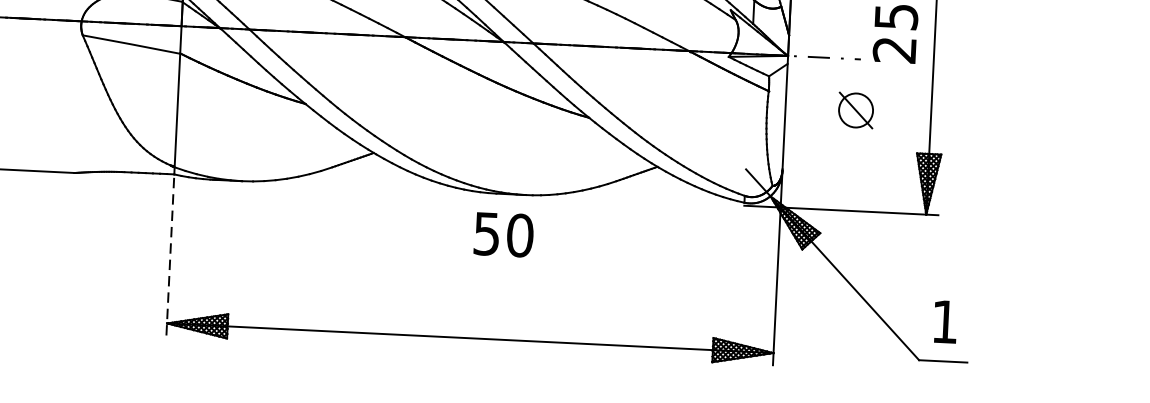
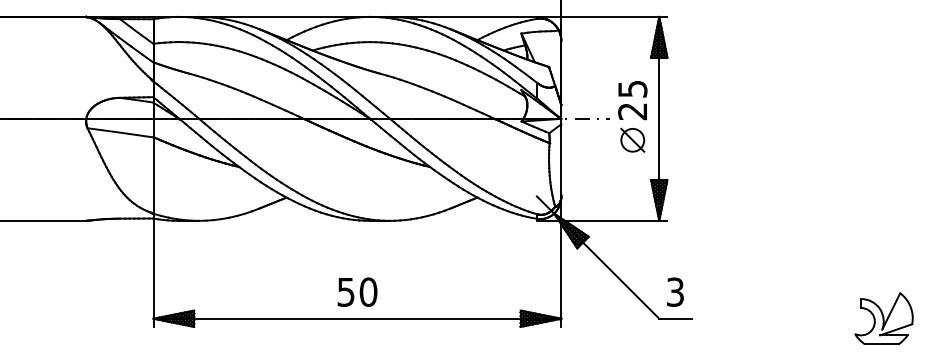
part: (855, 109) -> (632, 139), moved
text: (503, 233) -> (357, 291), moved
line: (170, 257) -> (153, 274), dashed -> solid
text: (945, 320) -> (675, 291), 1 -> 3

